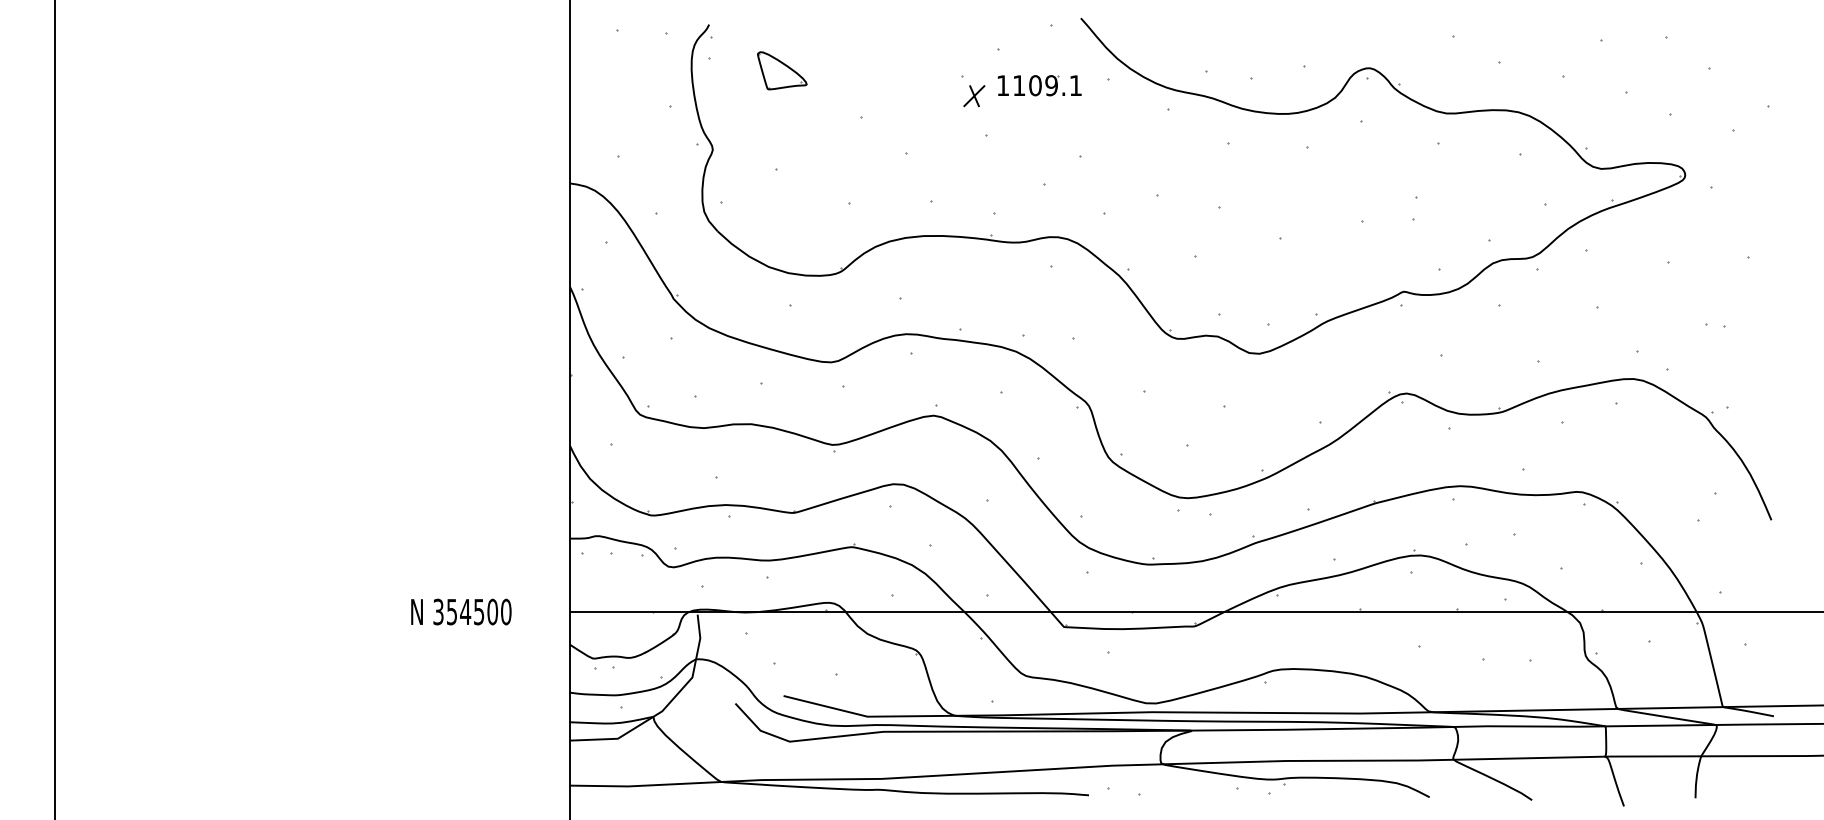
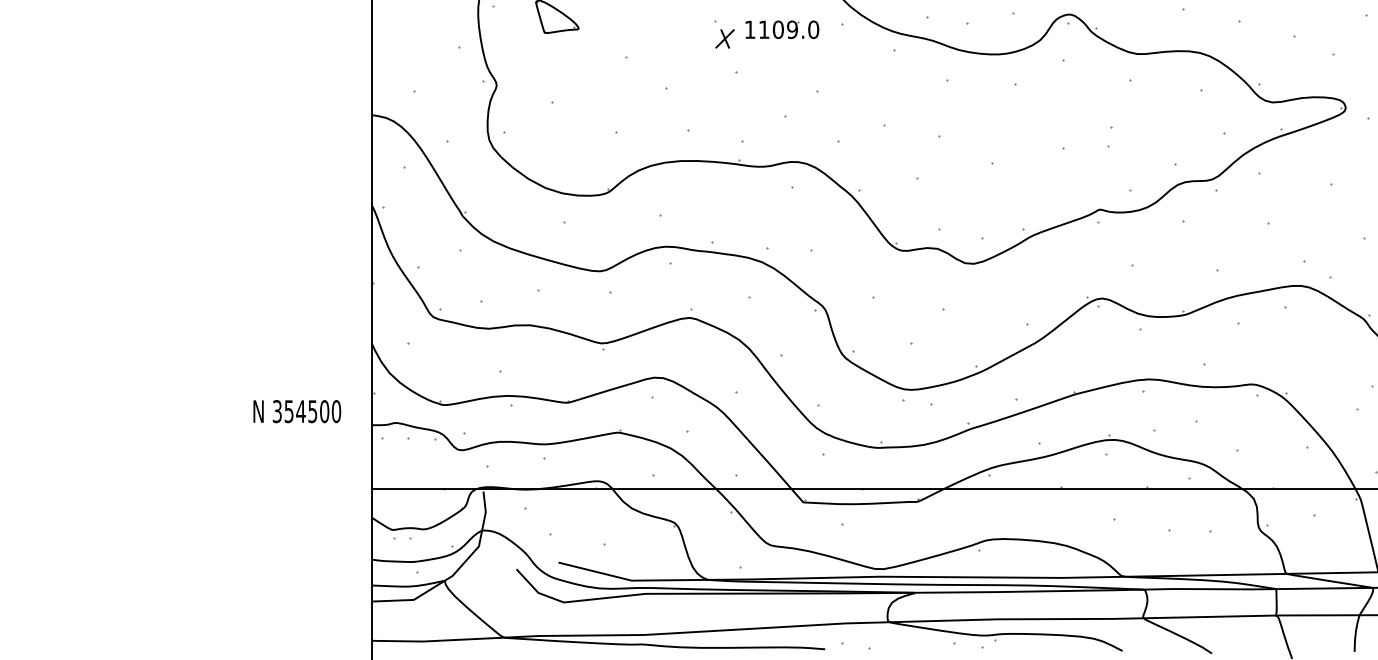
text: (1075, 85) -> (813, 29), 1109.1 -> 1109.0
text: (461, 611) -> (297, 411), moved

